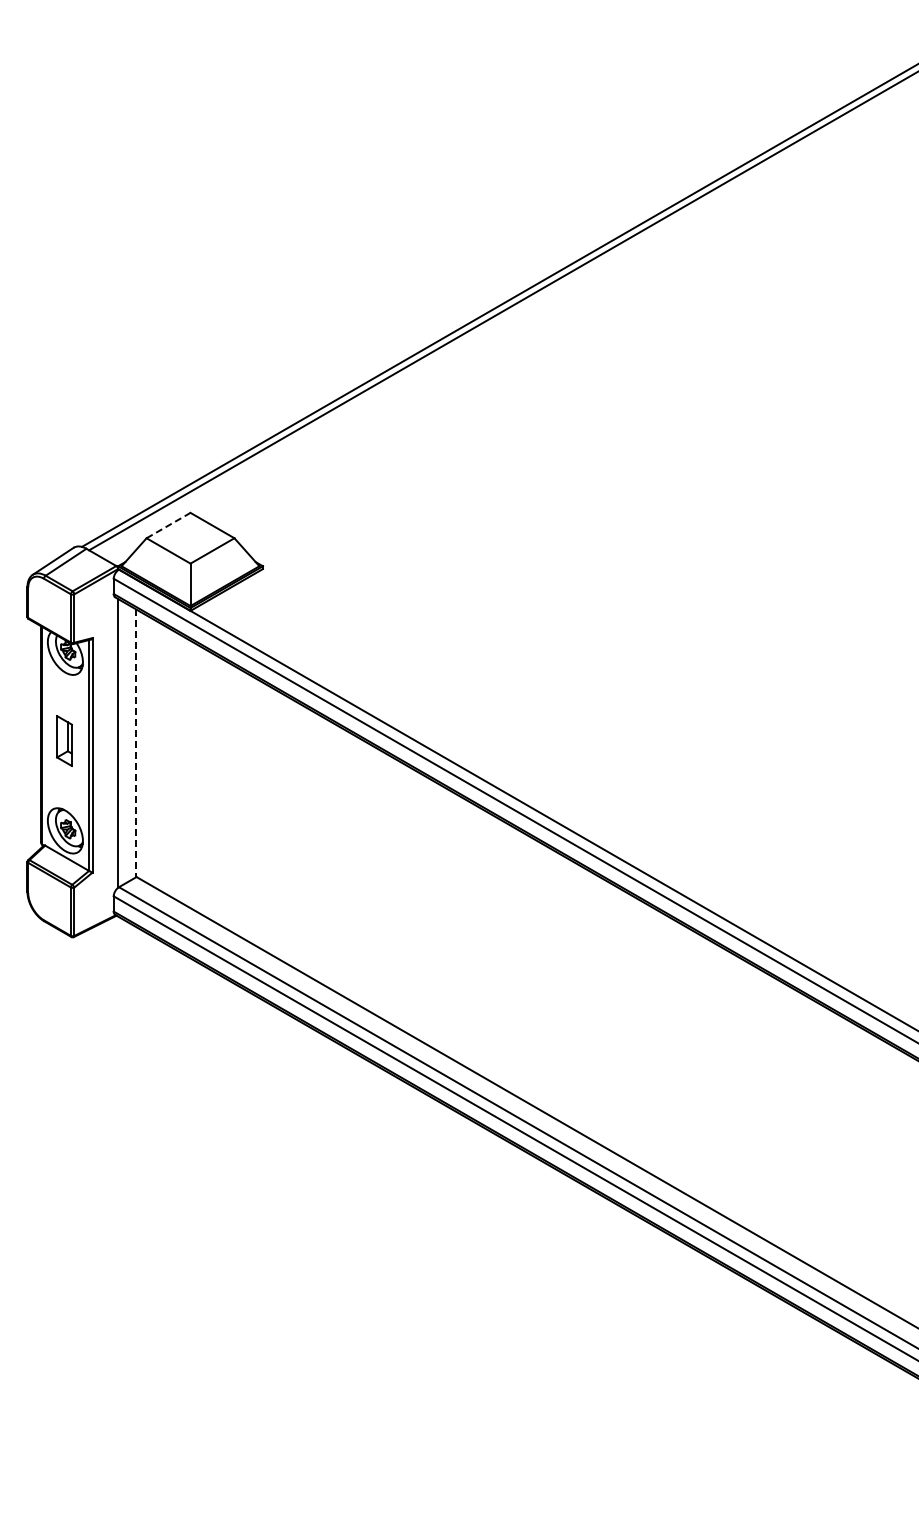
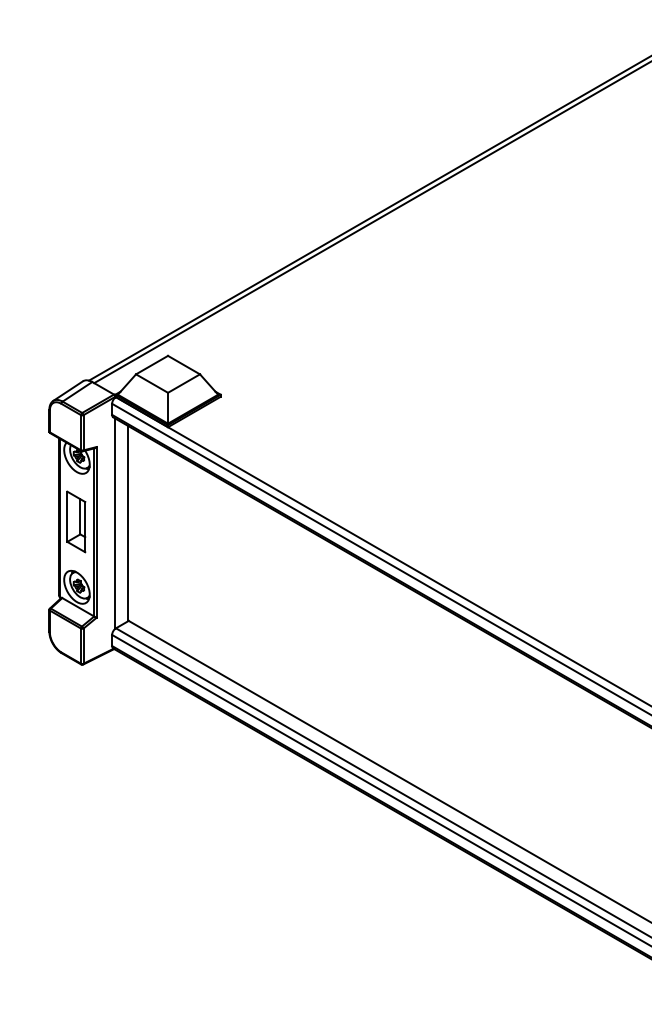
line: (169, 525) -> (152, 365), dashed -> solid
part: (64, 740) -> (76, 521), size x1.67
line: (135, 743) -> (127, 523), dashed -> solid

